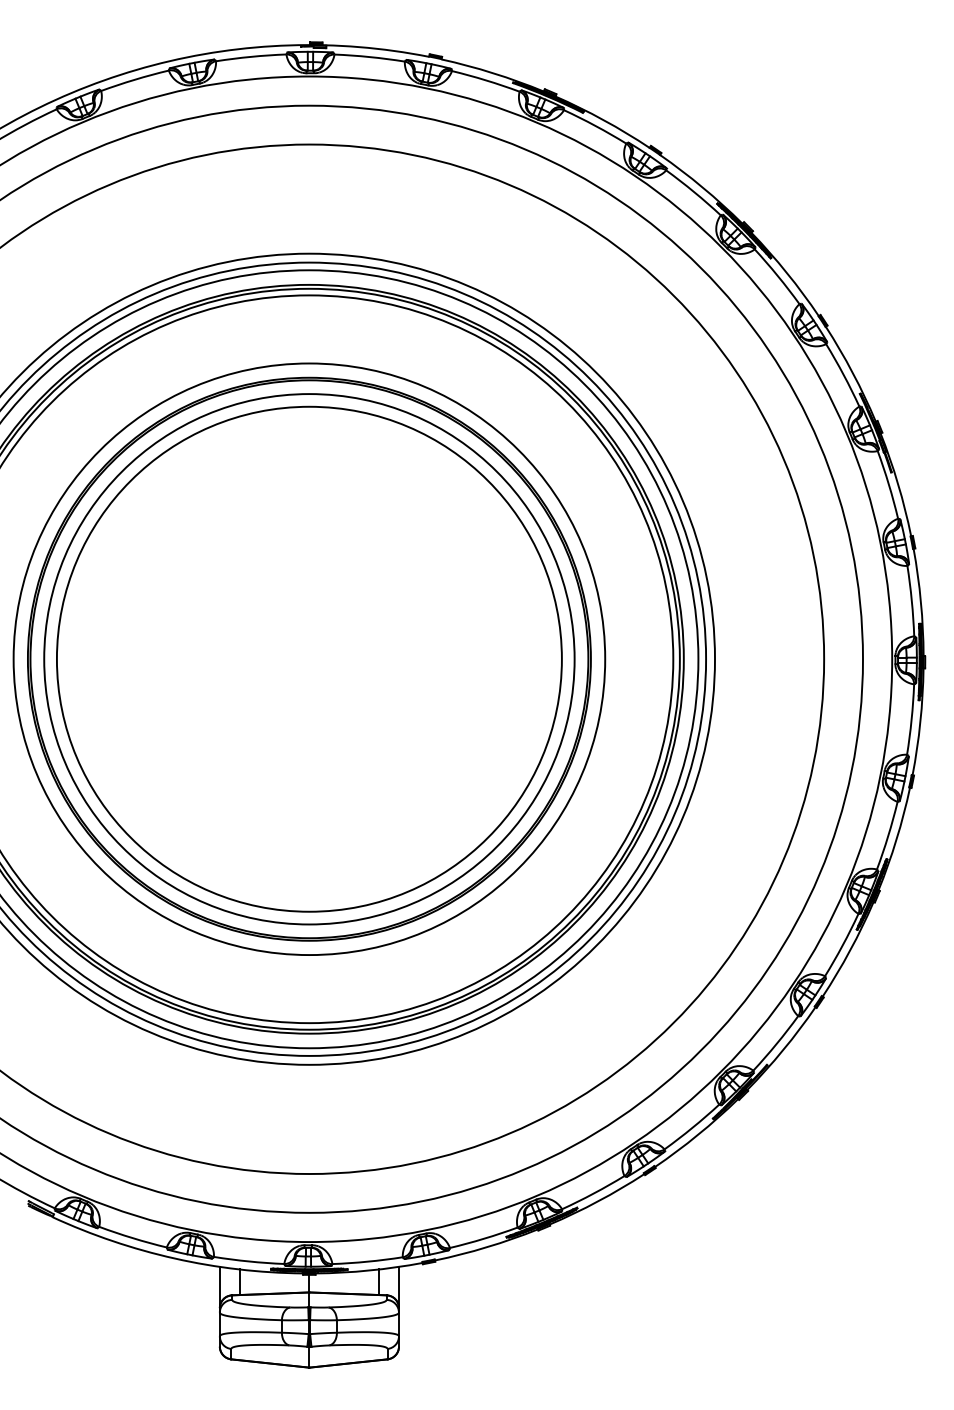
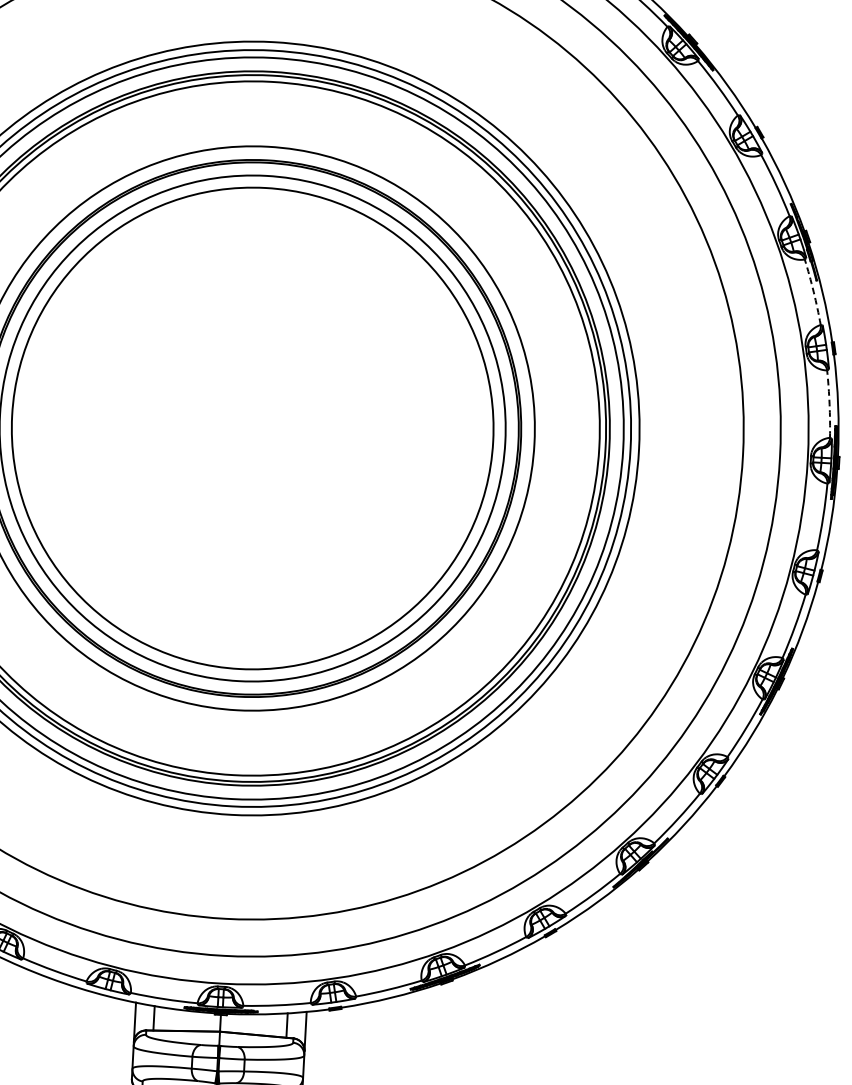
arc: (888, 484) -> (813, 291), solid -> dashed
arc: (911, 601) -> (829, 404), solid -> dashed

